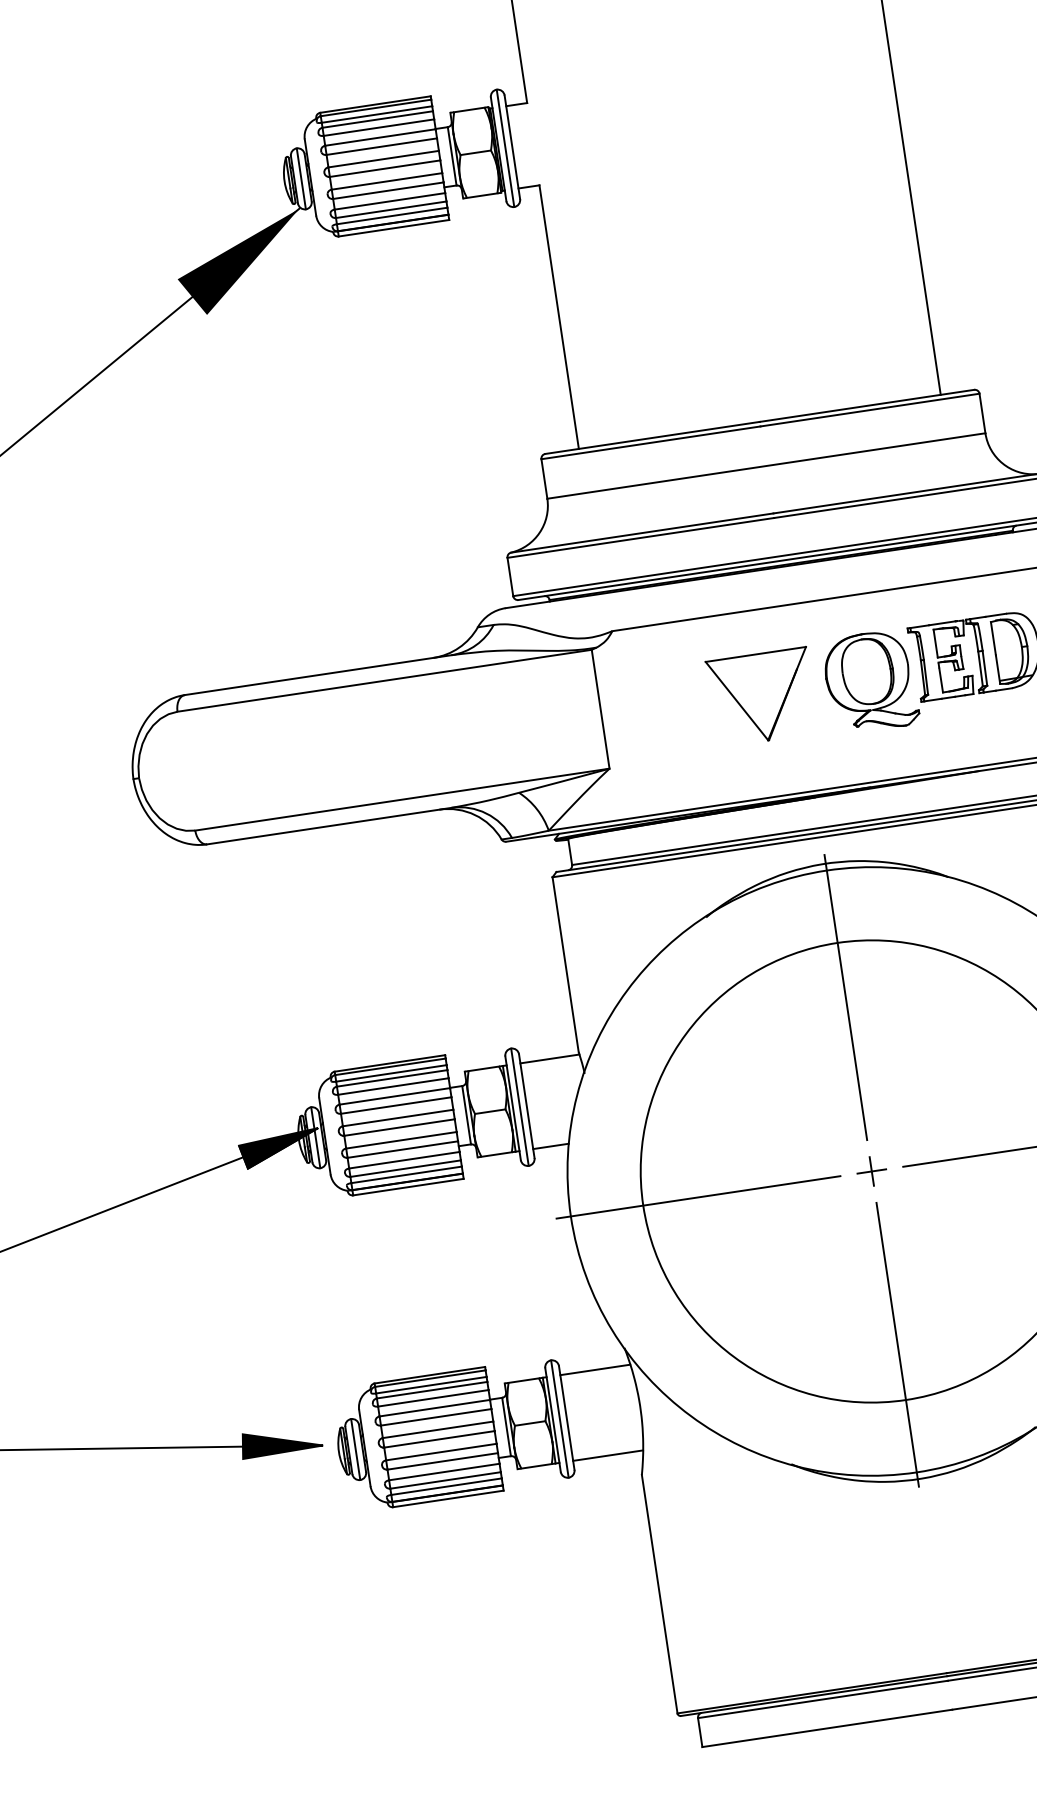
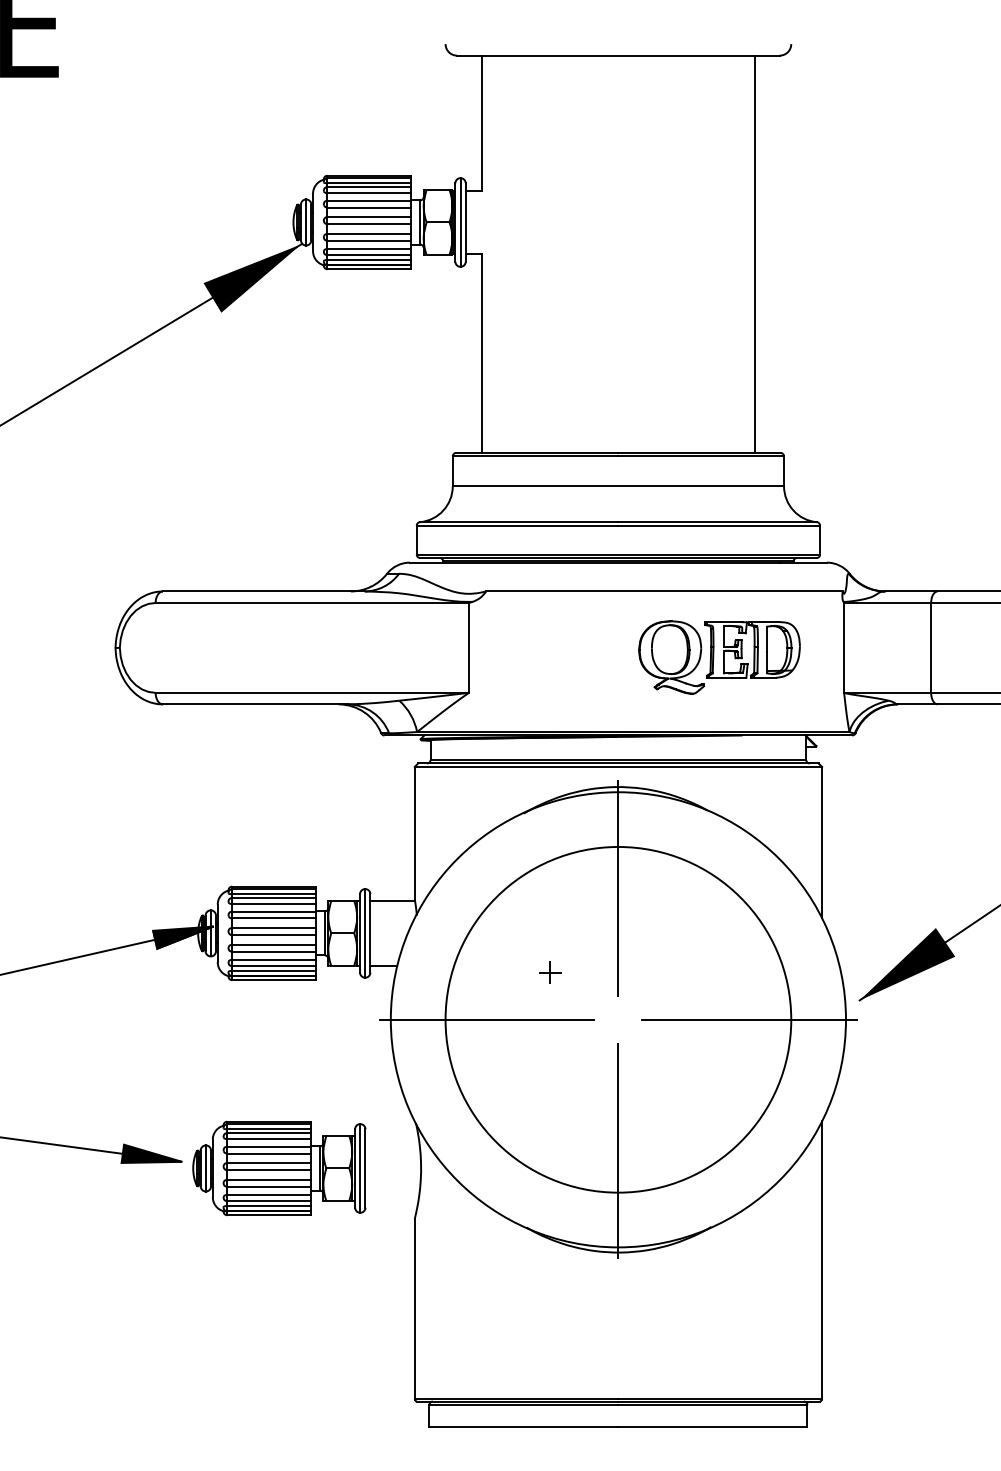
part: (761, 696) -> (589, 656), removed
part: (871, 1171) -> (550, 972), moved
line: (594, 1370) -> (391, 1136), removed
line: (607, 1455) -> (391, 1200), removed

